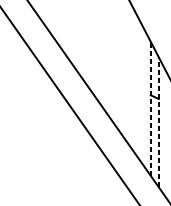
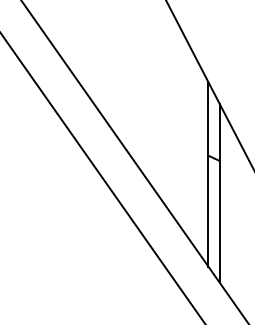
line: (150, 108) -> (208, 173), dashed -> solid
line: (158, 121) -> (219, 192), dashed -> solid

